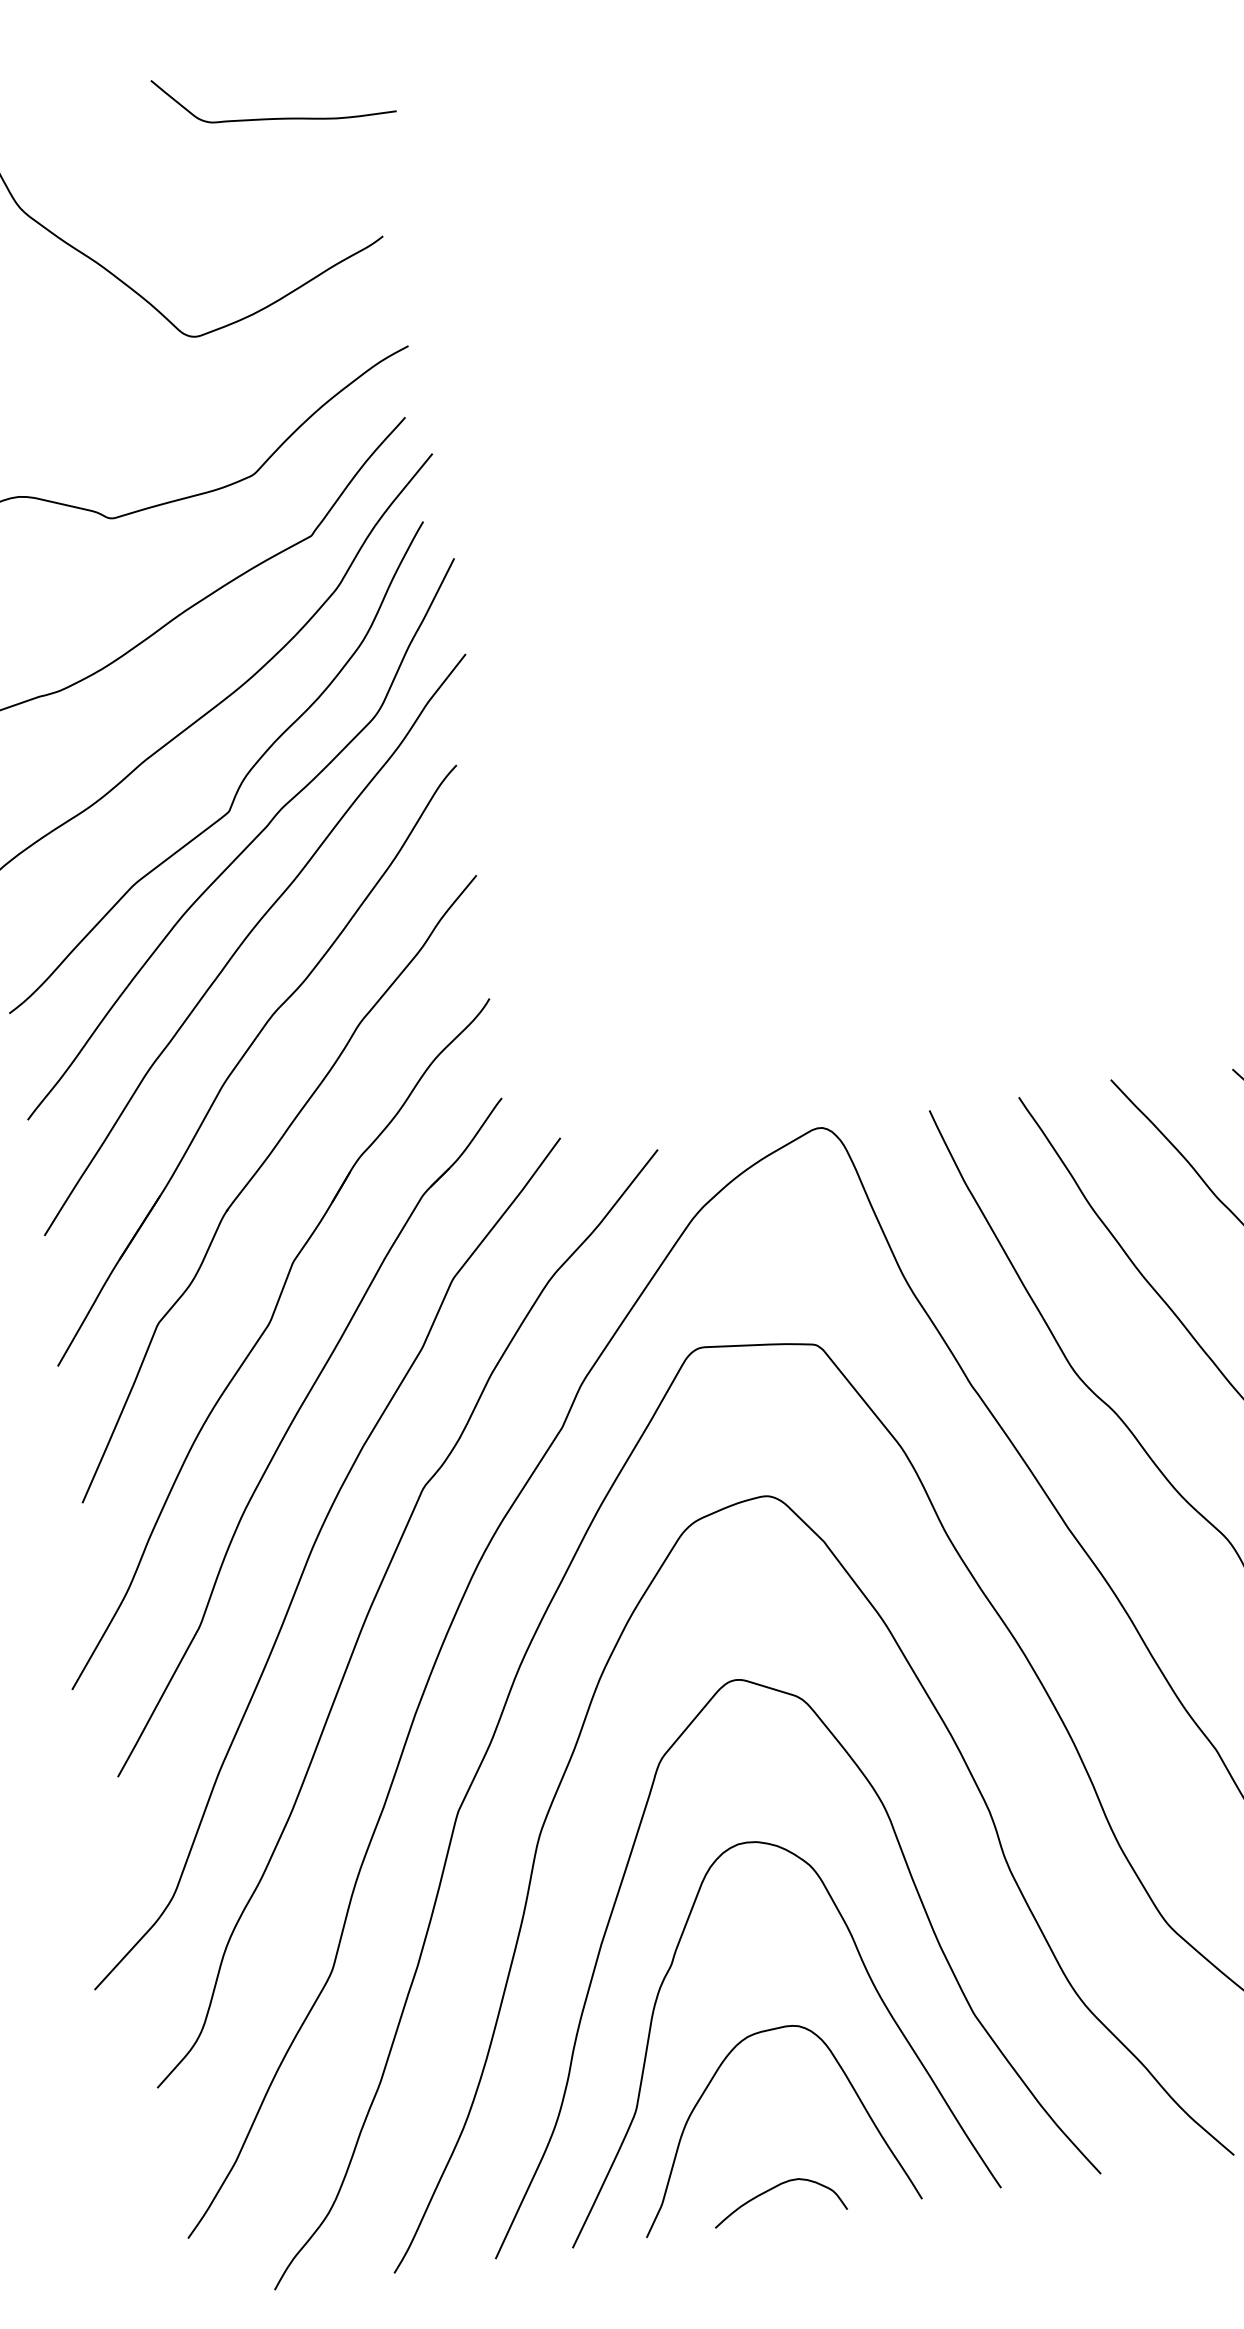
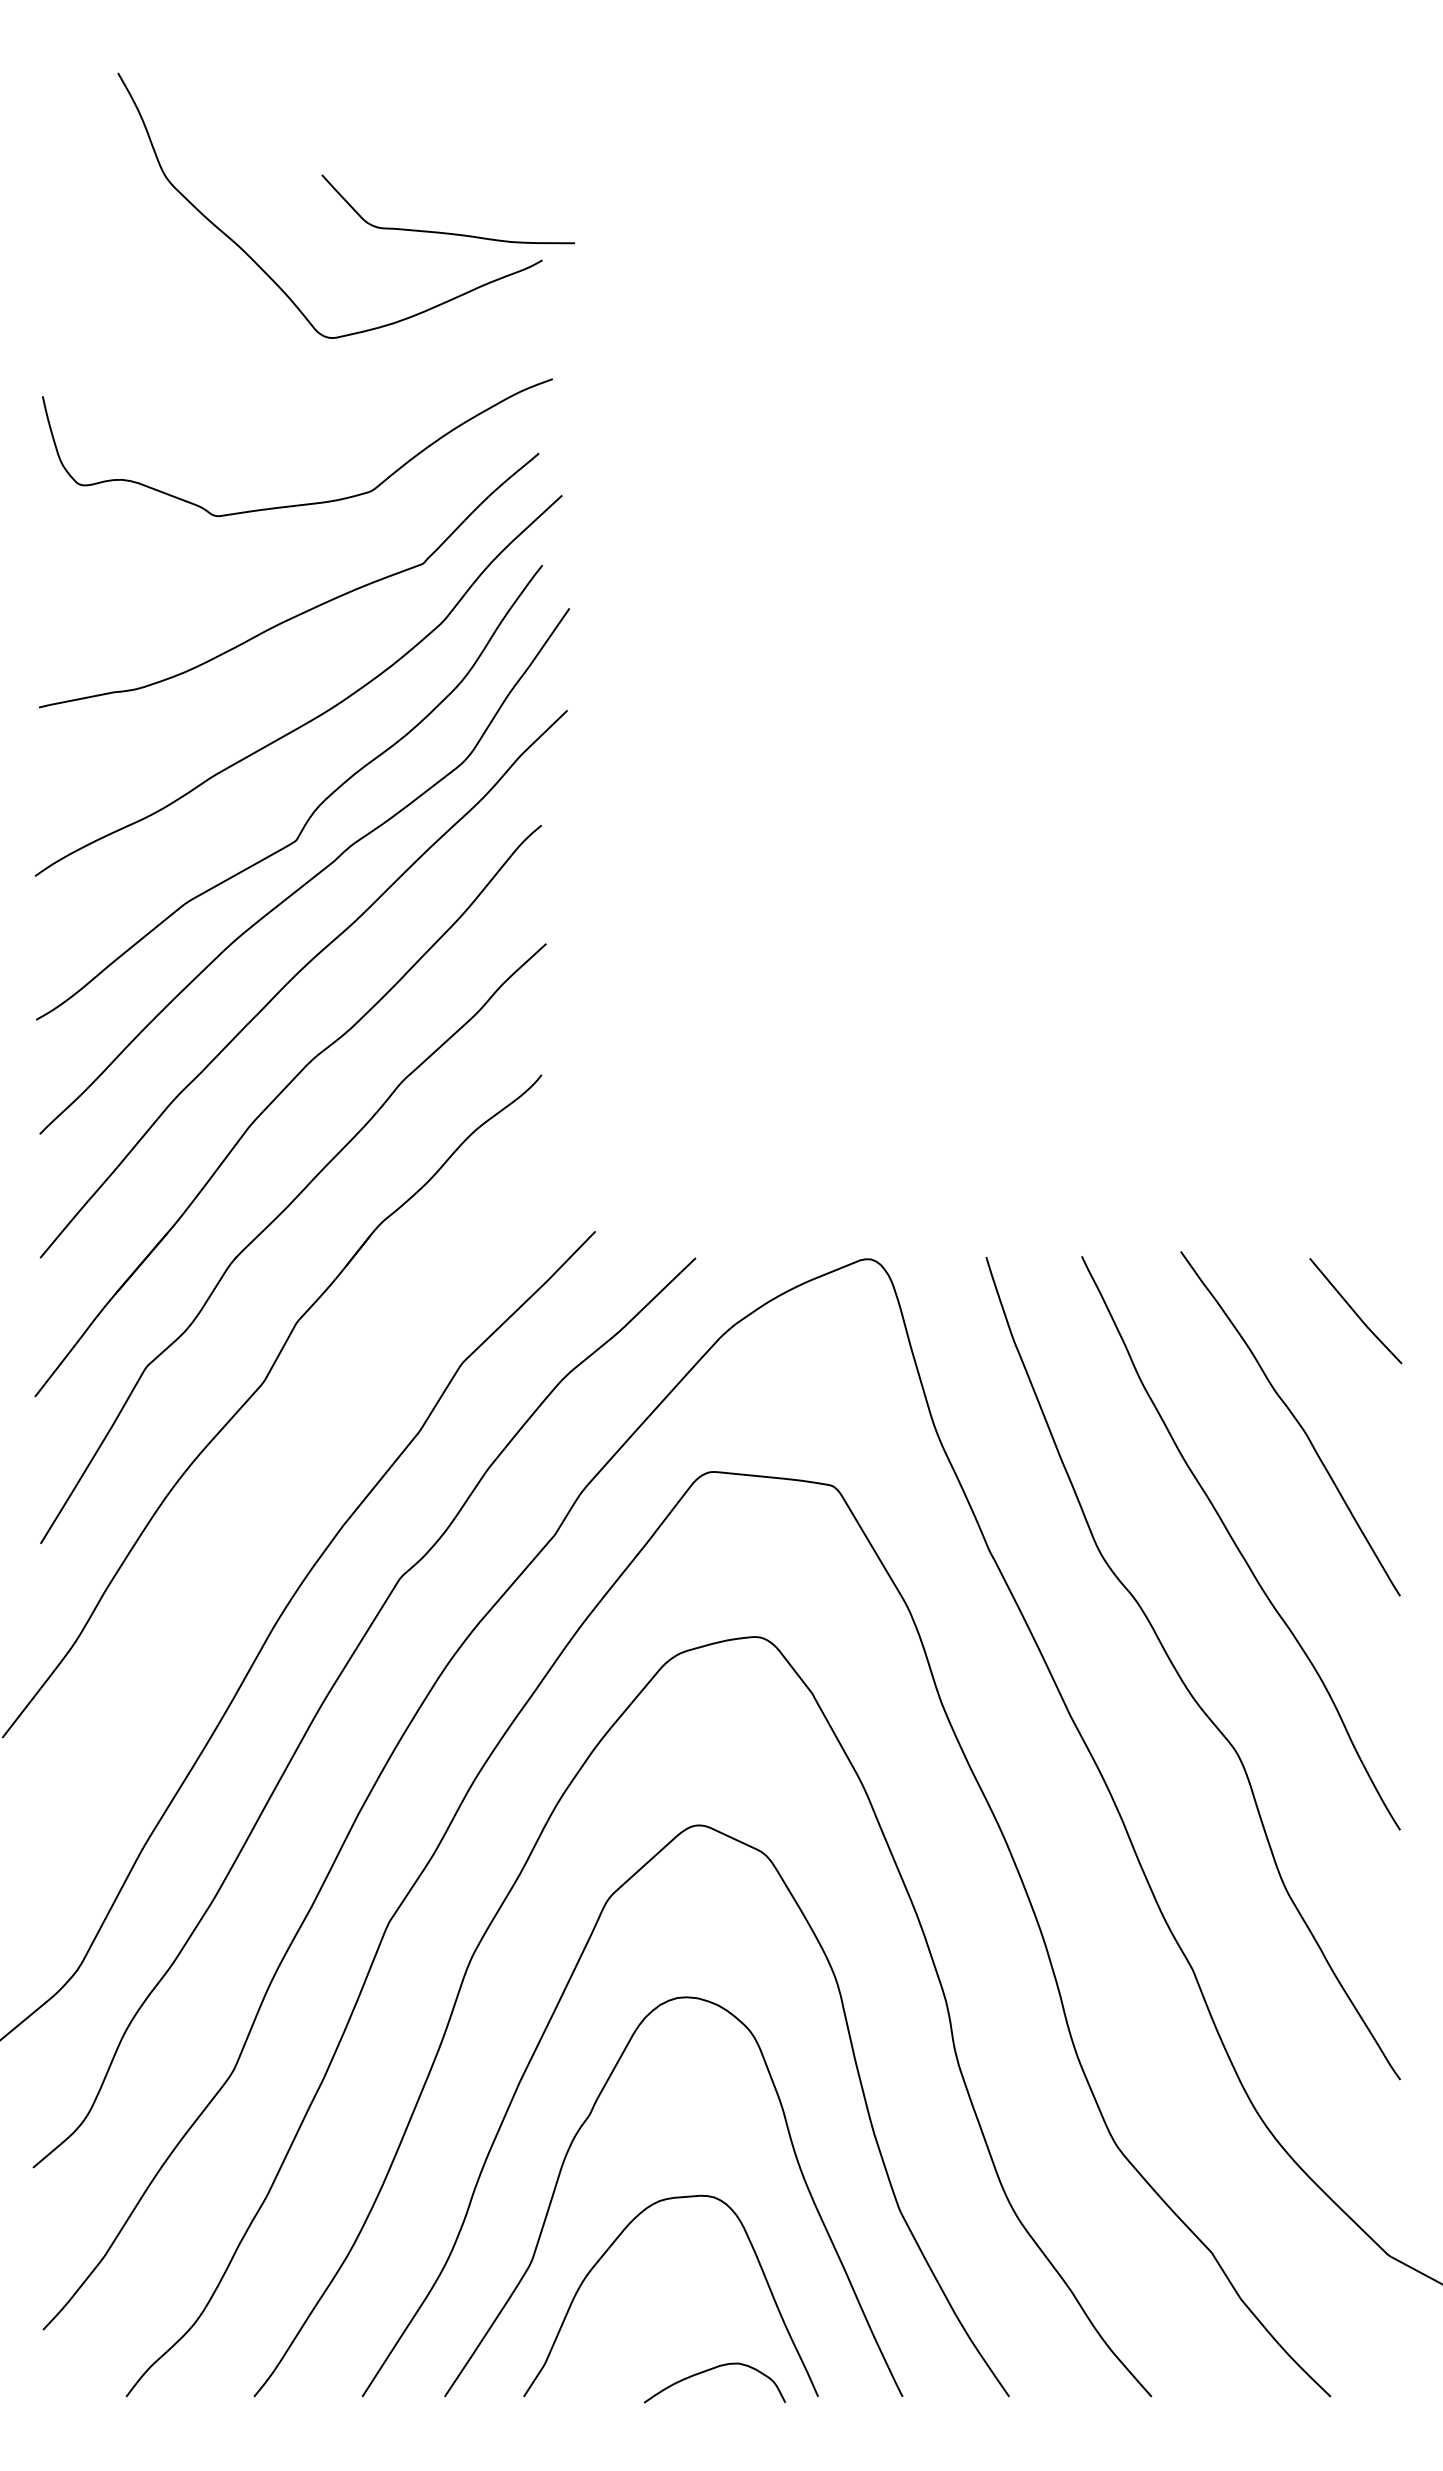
curve: (275, 117) -> (447, 232), moved
part: (290, 1427) -> (269, 1495), removed
curve: (773, 2189) -> (710, 2370), moved

